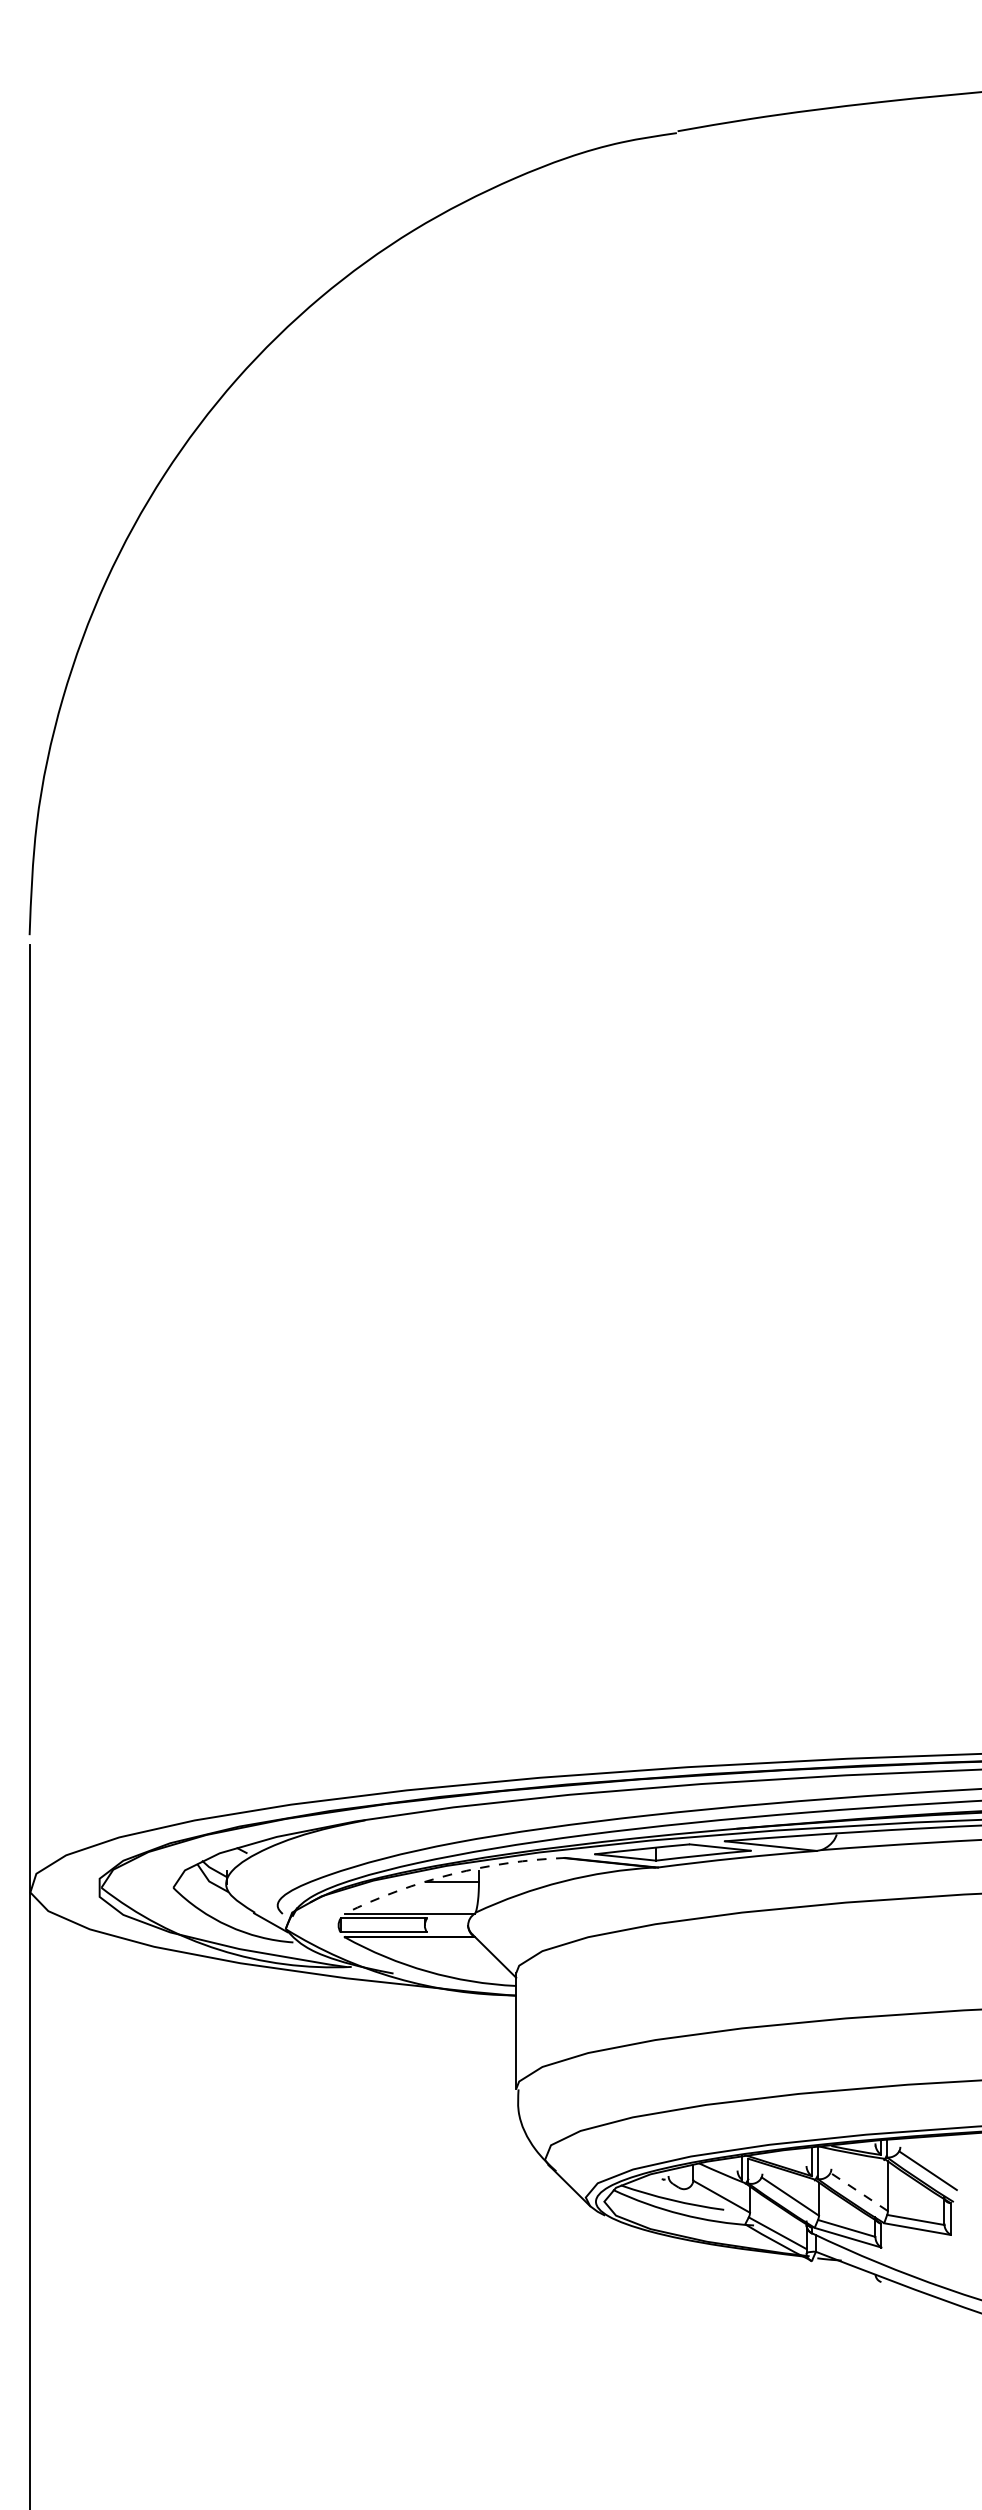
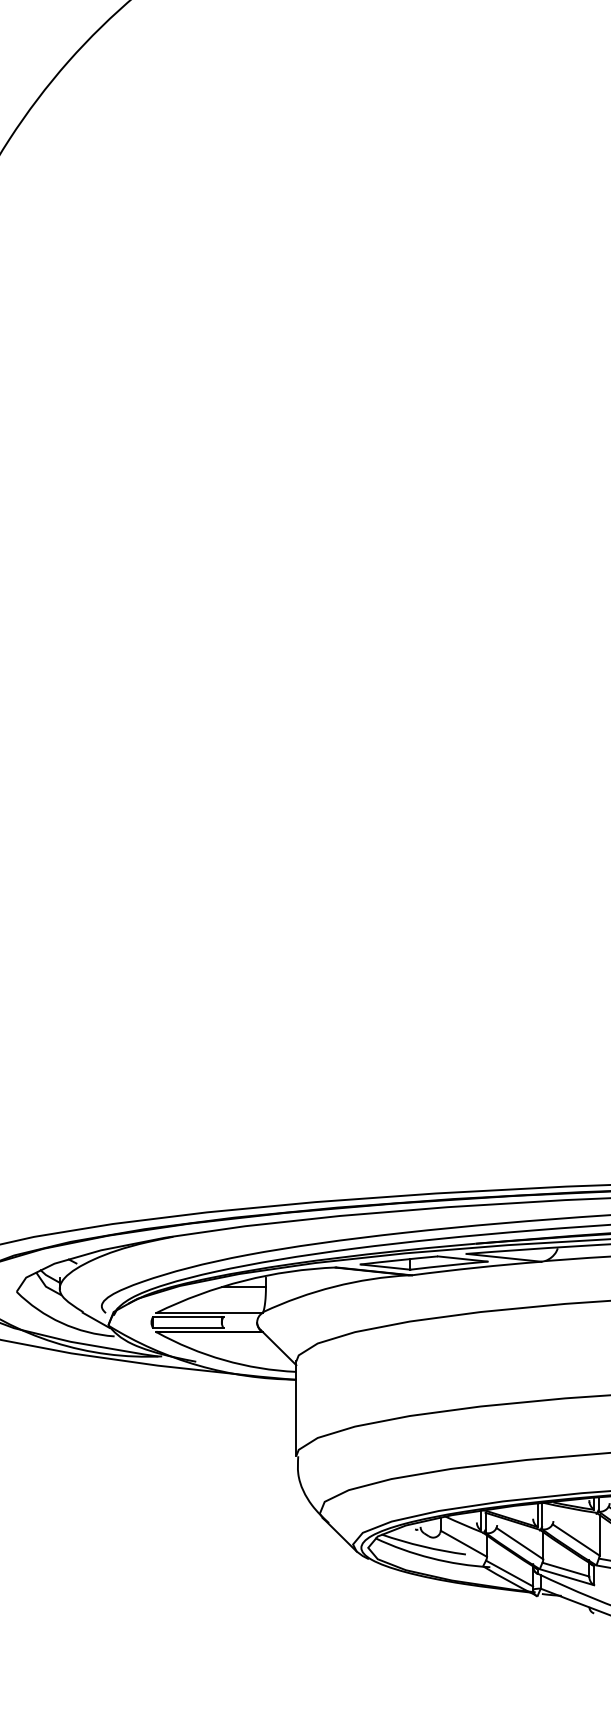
arc: (452, 1874) -> (244, 1280), dashed -> solid
line: (858, 2191) -> (575, 1539), dashed -> solid

